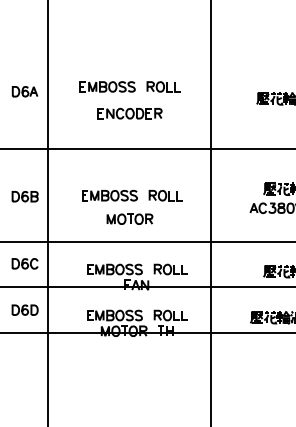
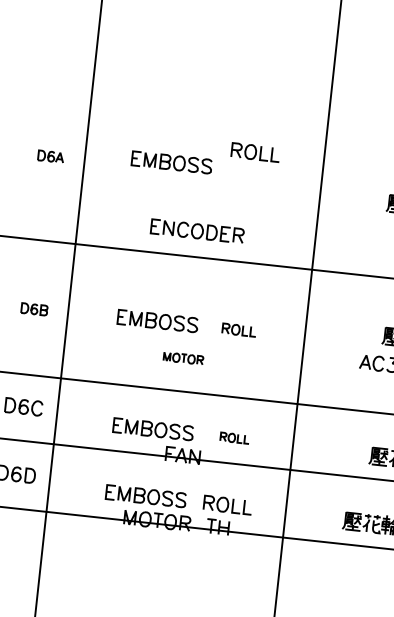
part: (163, 86) -> (255, 151), moved
part: (24, 91) -> (50, 156), size x0.7
part: (129, 113) -> (196, 230), moved
part: (165, 195) -> (238, 329), size x0.7
part: (24, 196) -> (33, 308), size x0.7
part: (129, 218) -> (182, 357), size x0.6
part: (170, 269) -> (234, 438), size x0.6

